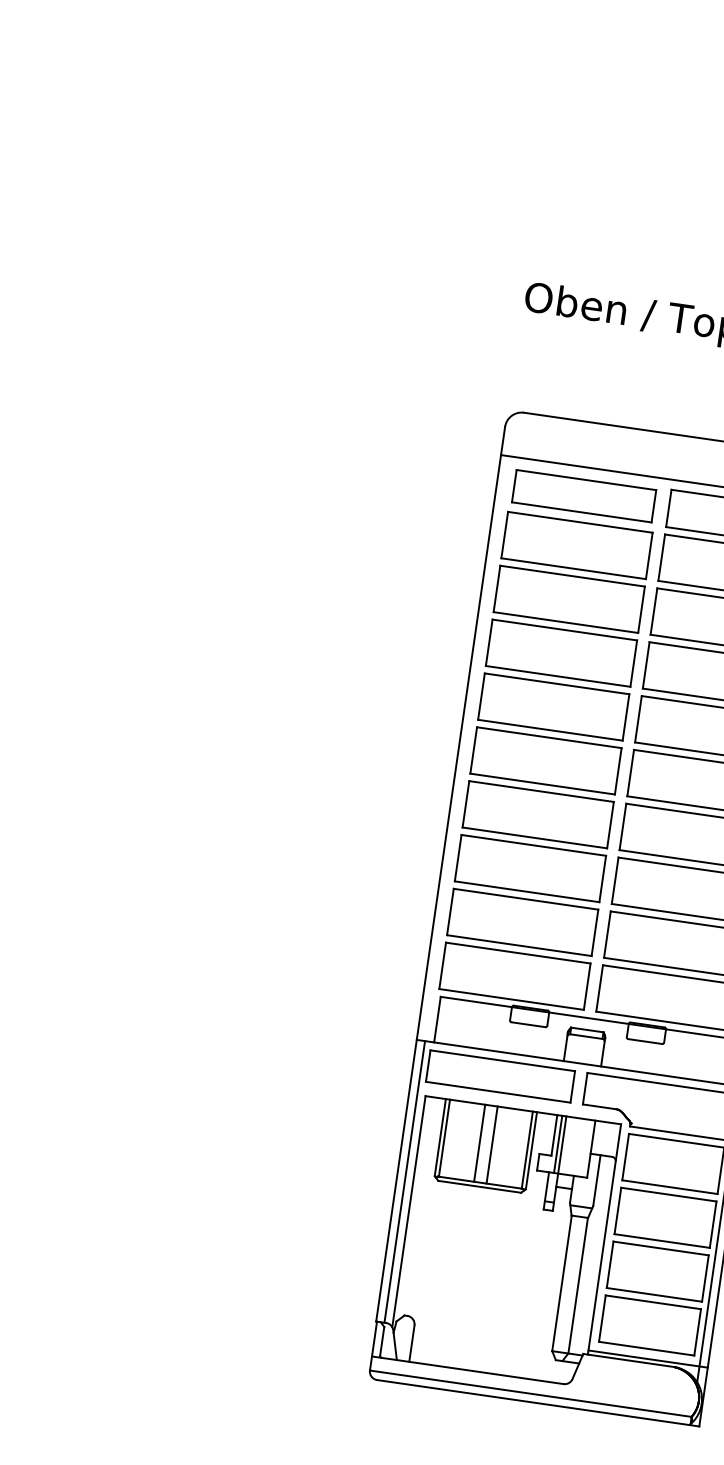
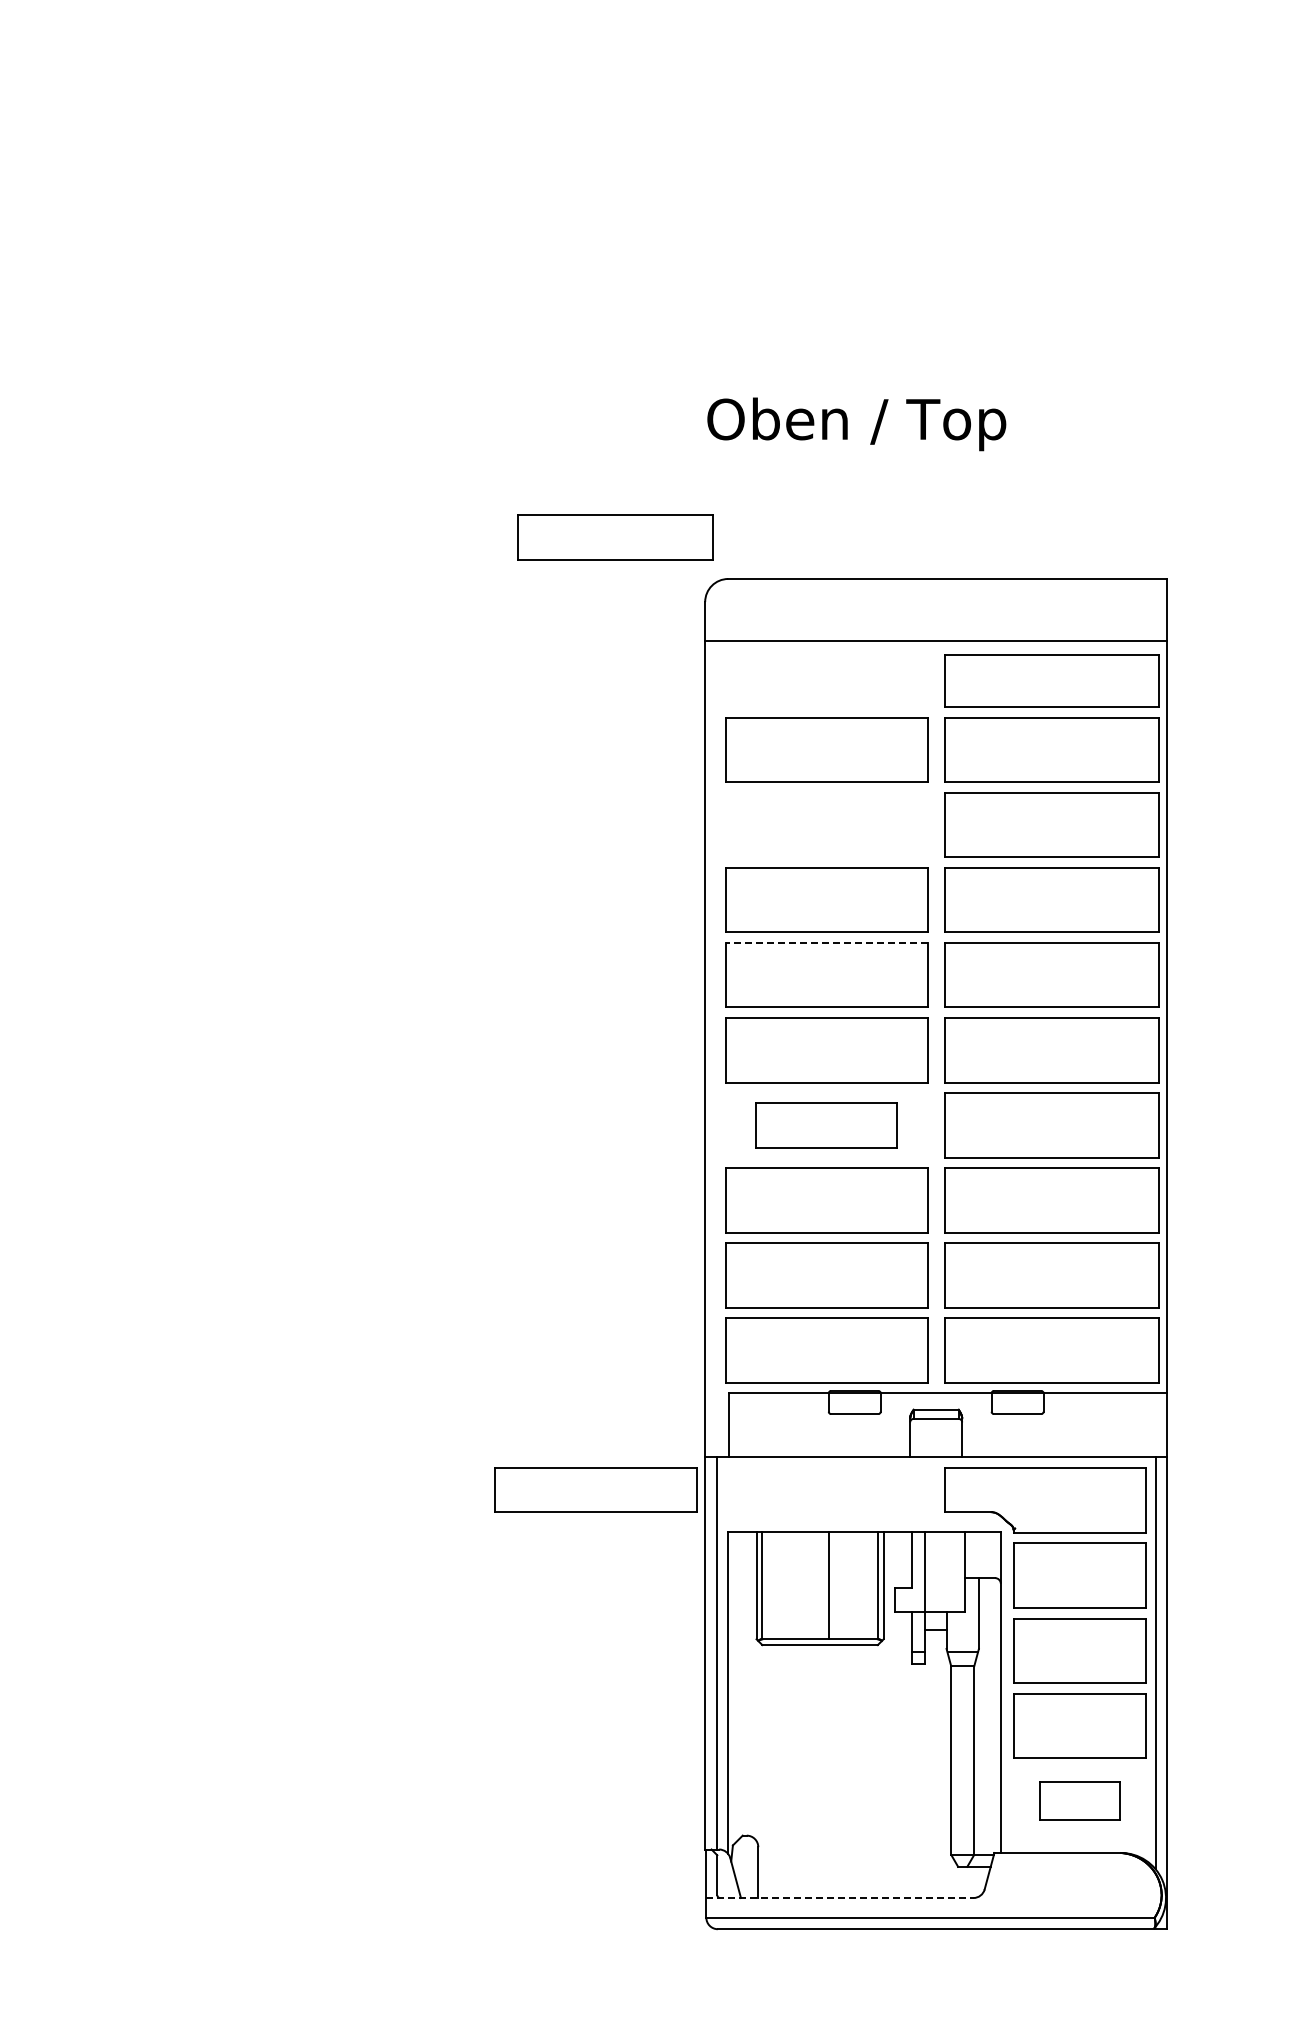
part: (583, 496) -> (615, 537), moved
part: (569, 598) -> (826, 824), removed
line: (556, 683) -> (826, 942), solid -> dashed
part: (538, 814) -> (826, 1125), size x0.7
part: (500, 1075) -> (595, 1489), moved
line: (479, 1143) -> (811, 1585), removed
line: (557, 1144) -> (918, 1571), removed
part: (649, 1325) -> (1079, 1800), size x0.6
line: (647, 1359) -> (1083, 1847), removed
line: (467, 1370) -> (839, 1898), solid -> dashed

